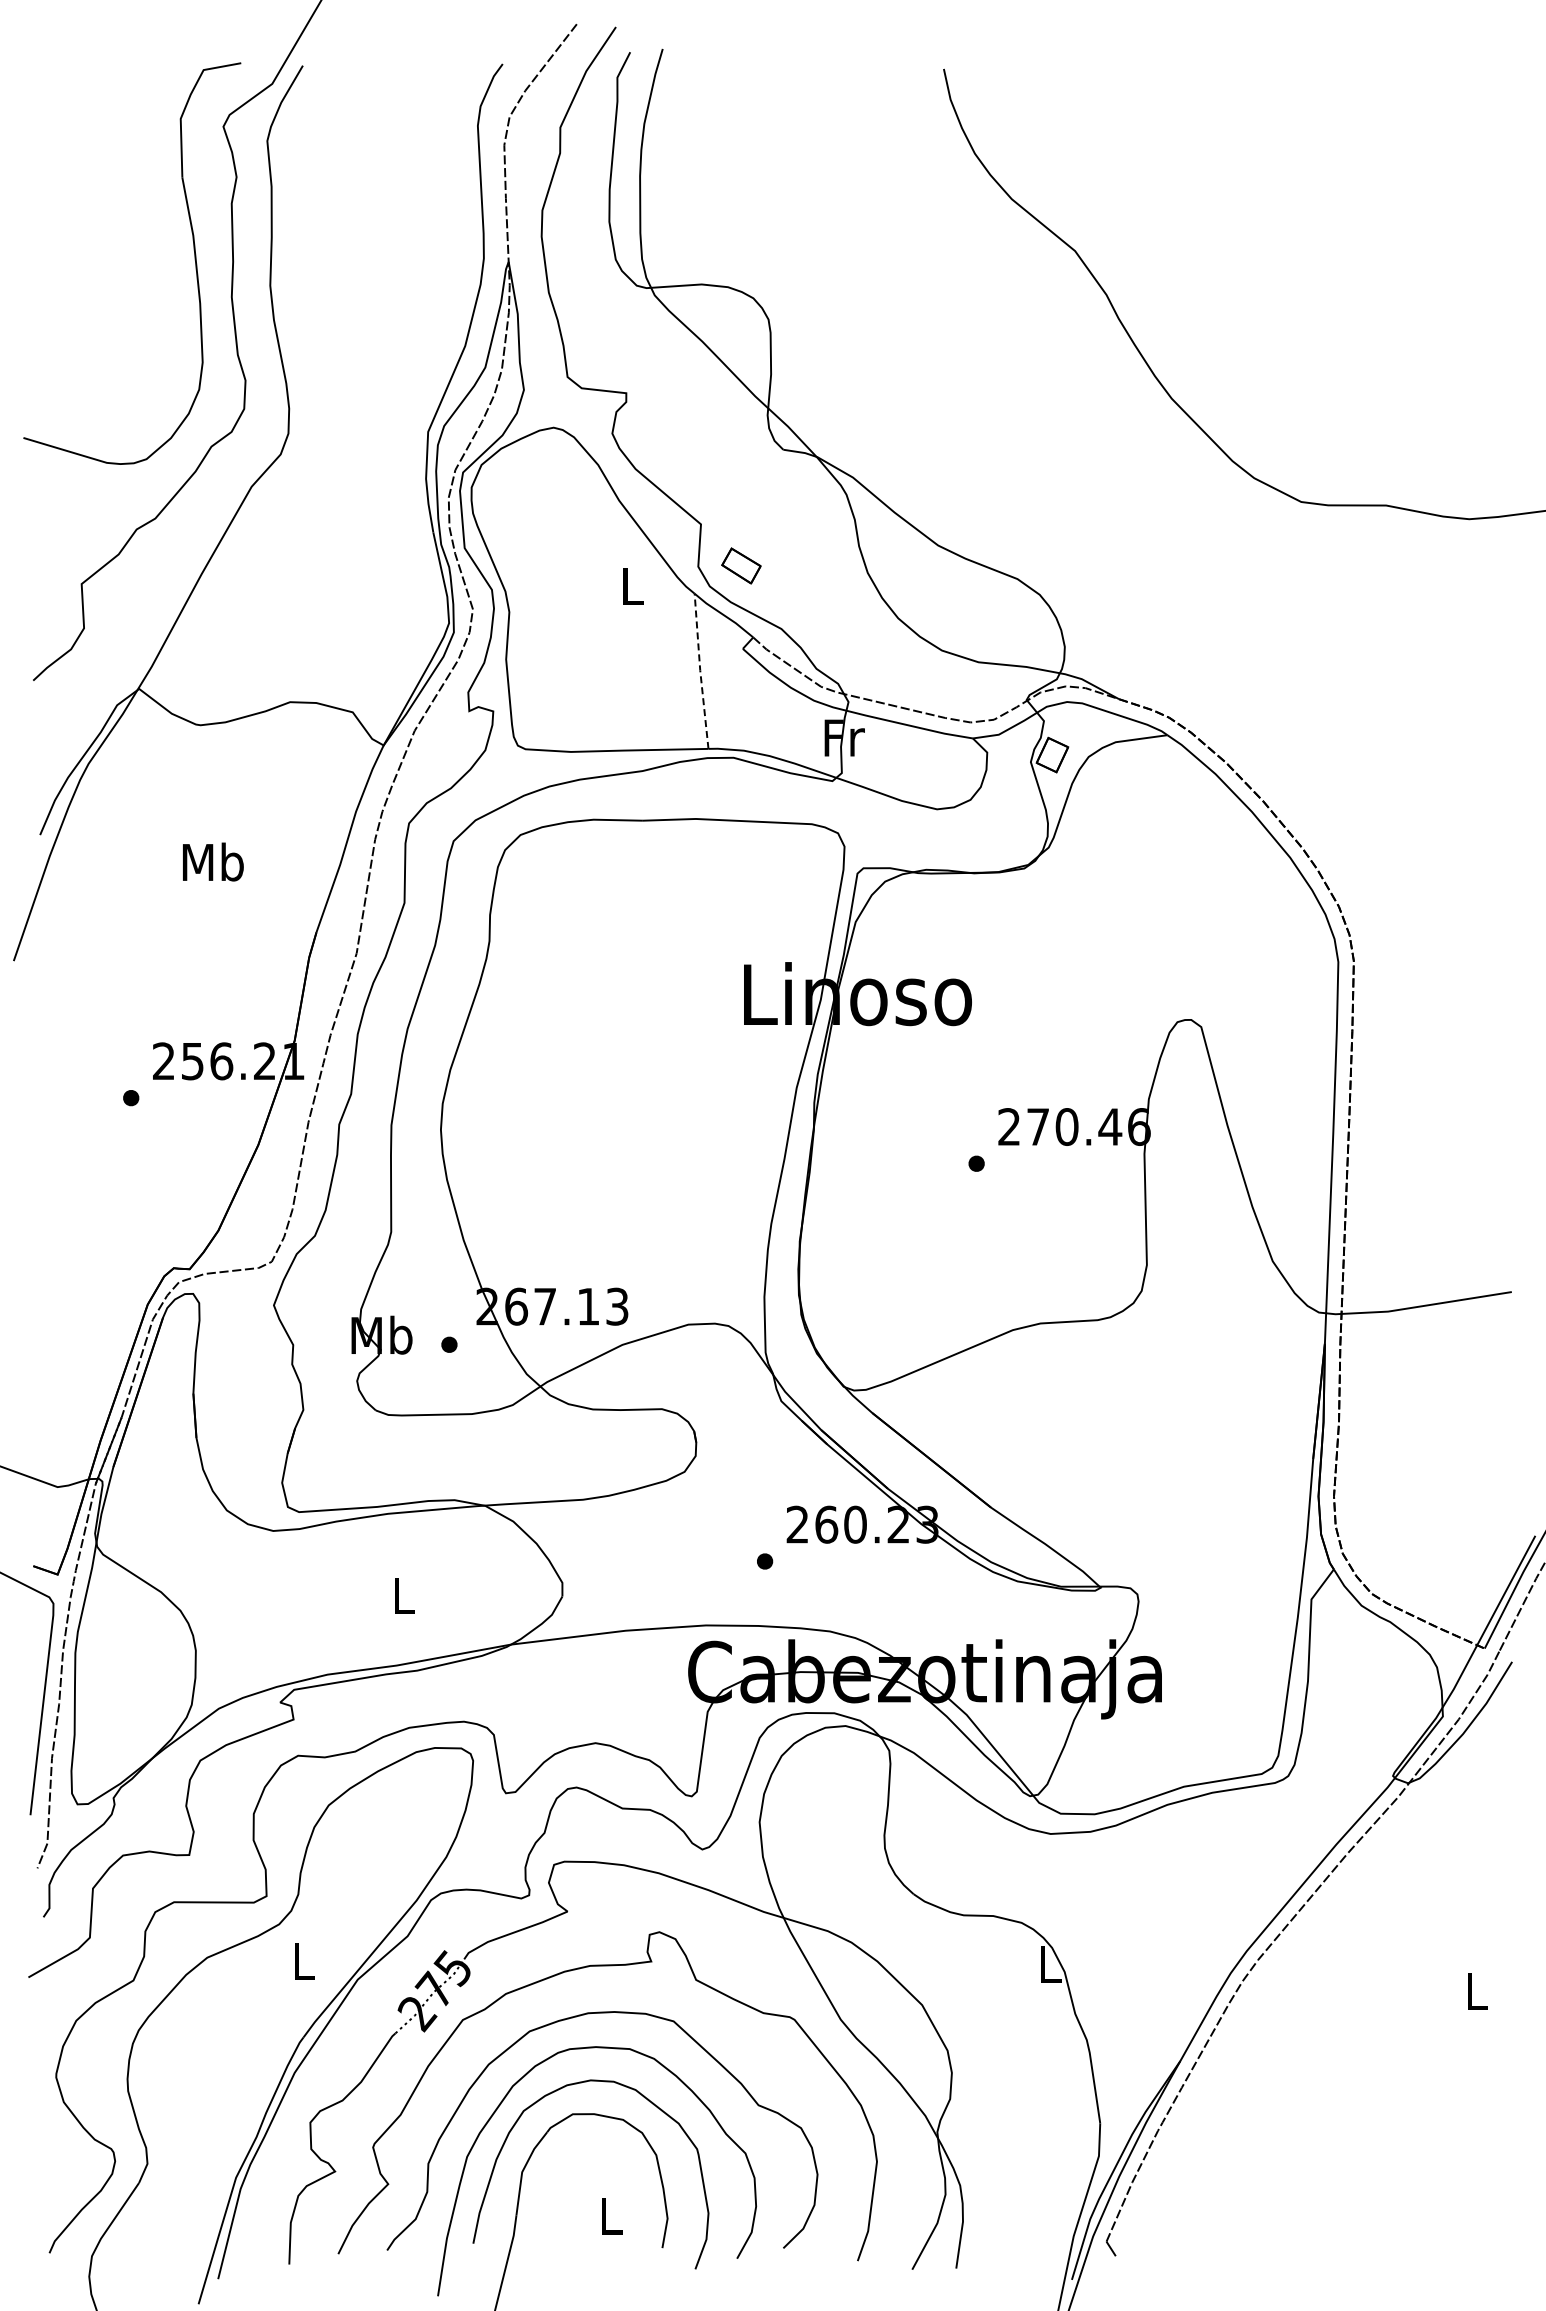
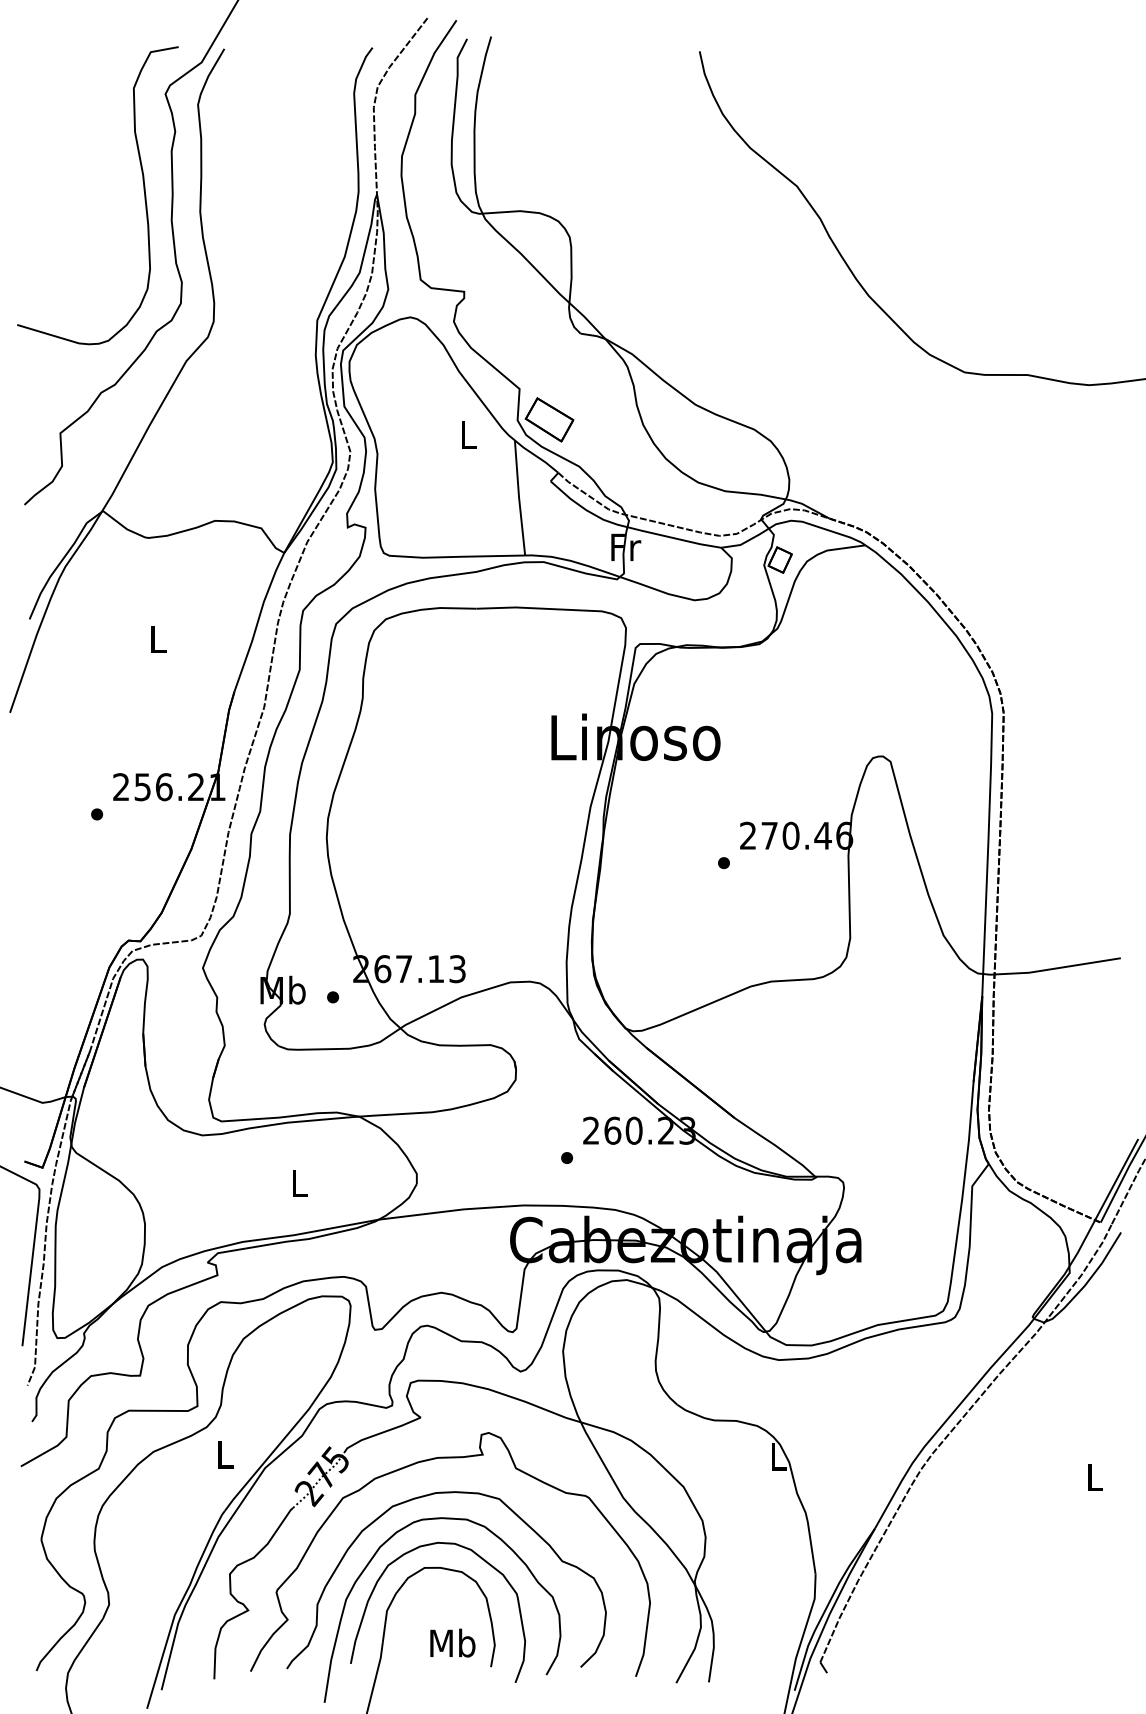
part: (741, 565) -> (549, 419), size x1.67
line: (700, 670) -> (519, 497), dashed -> solid
text: (213, 861) -> (158, 638), Mb -> L
text: (610, 2215) -> (452, 1642), L -> Mb

